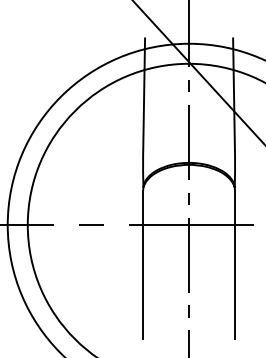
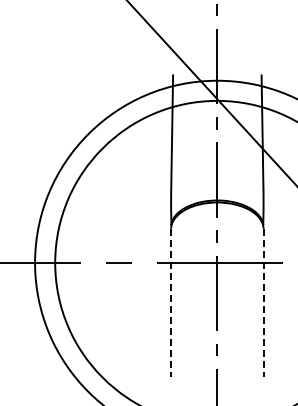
line: (143, 265) -> (171, 303), solid -> dashed
line: (235, 265) -> (263, 303), solid -> dashed

